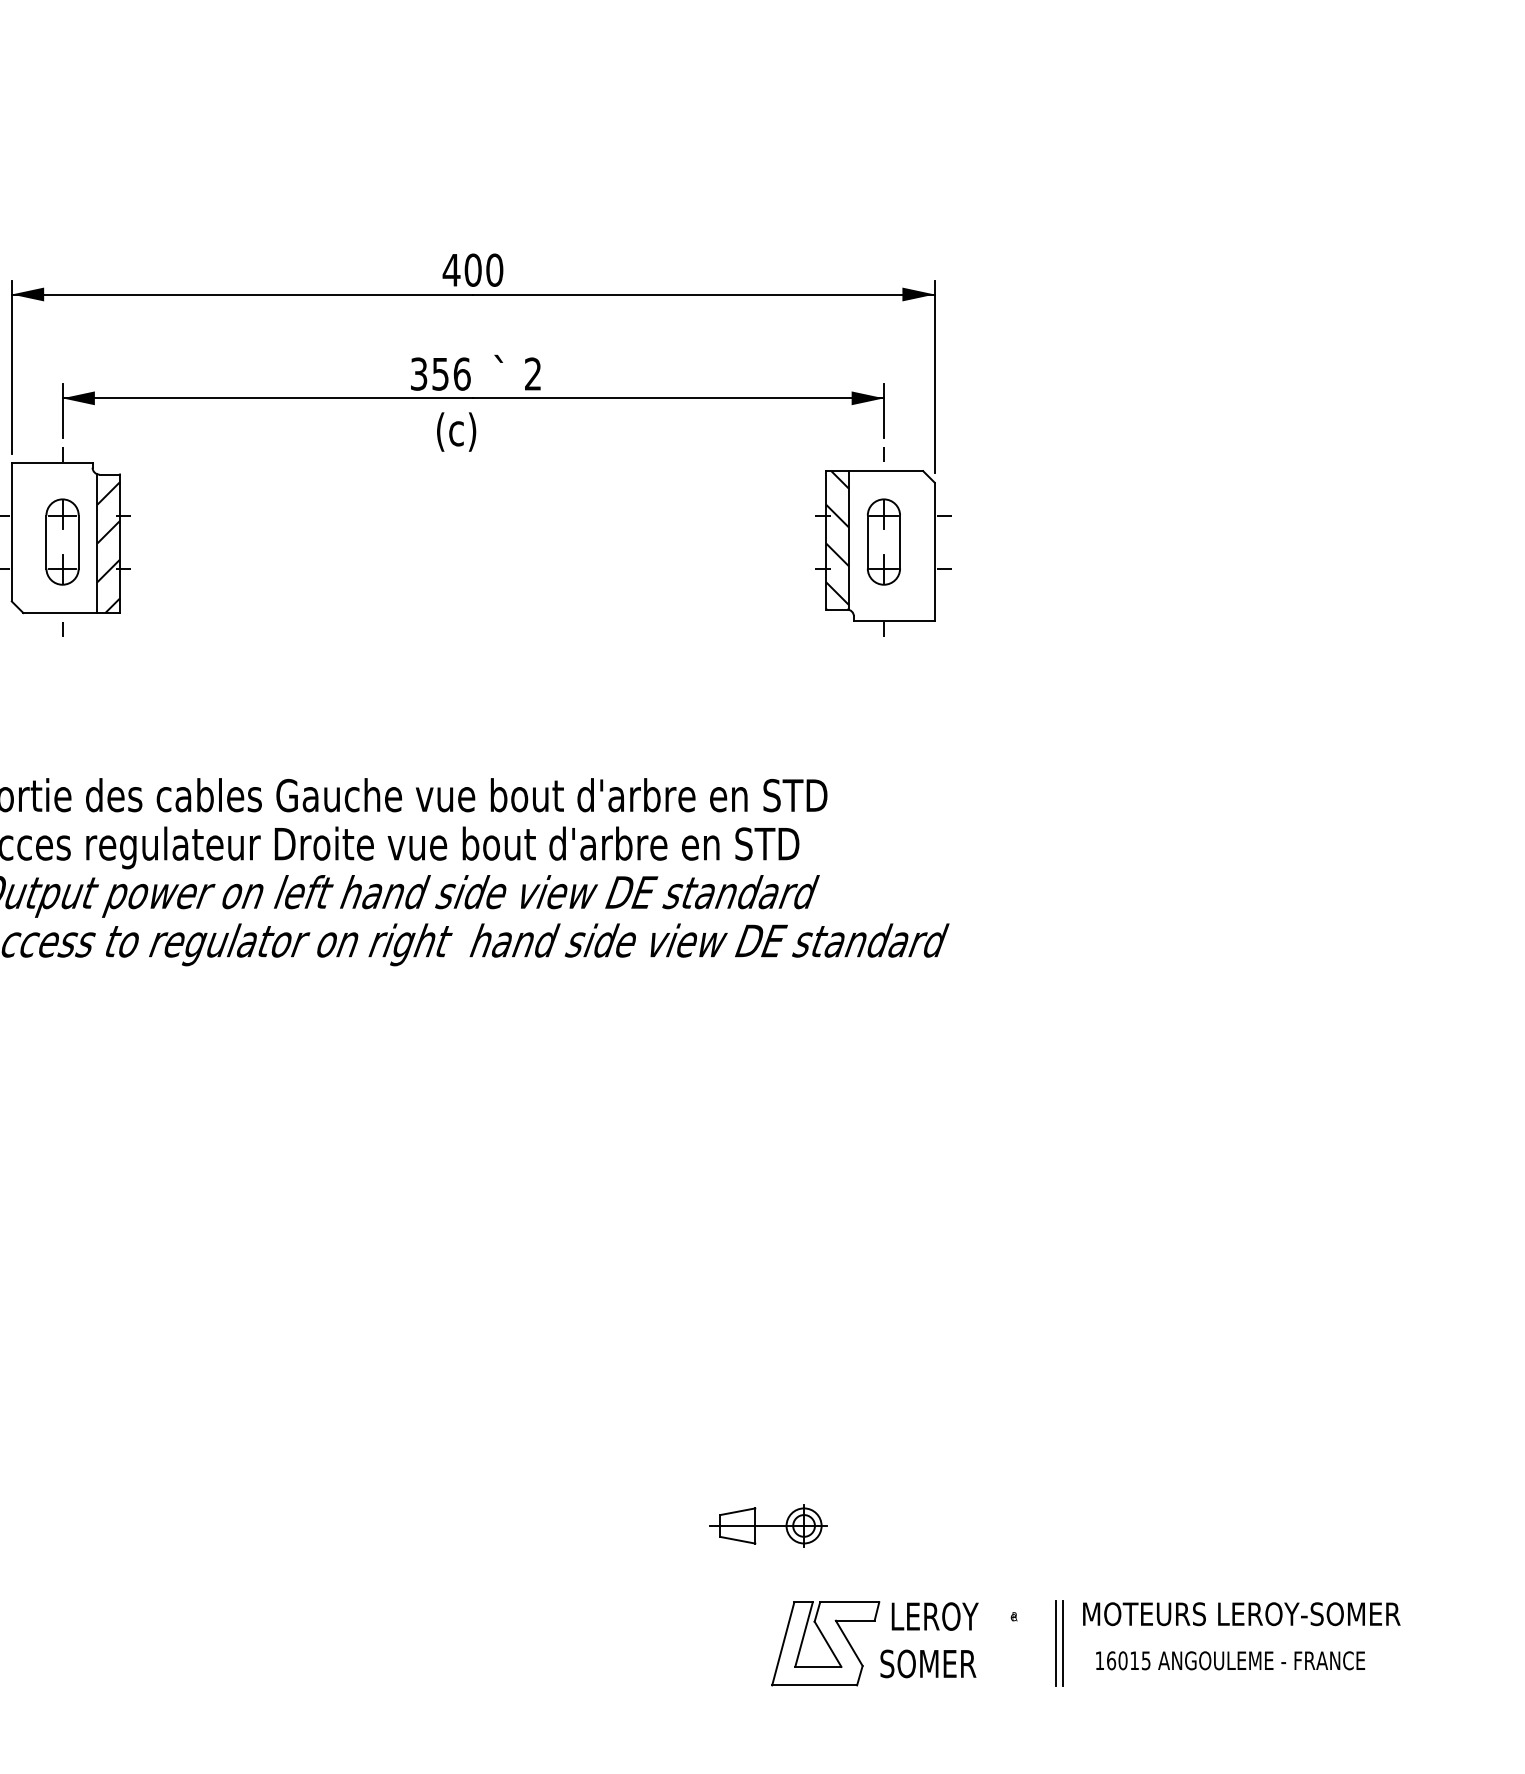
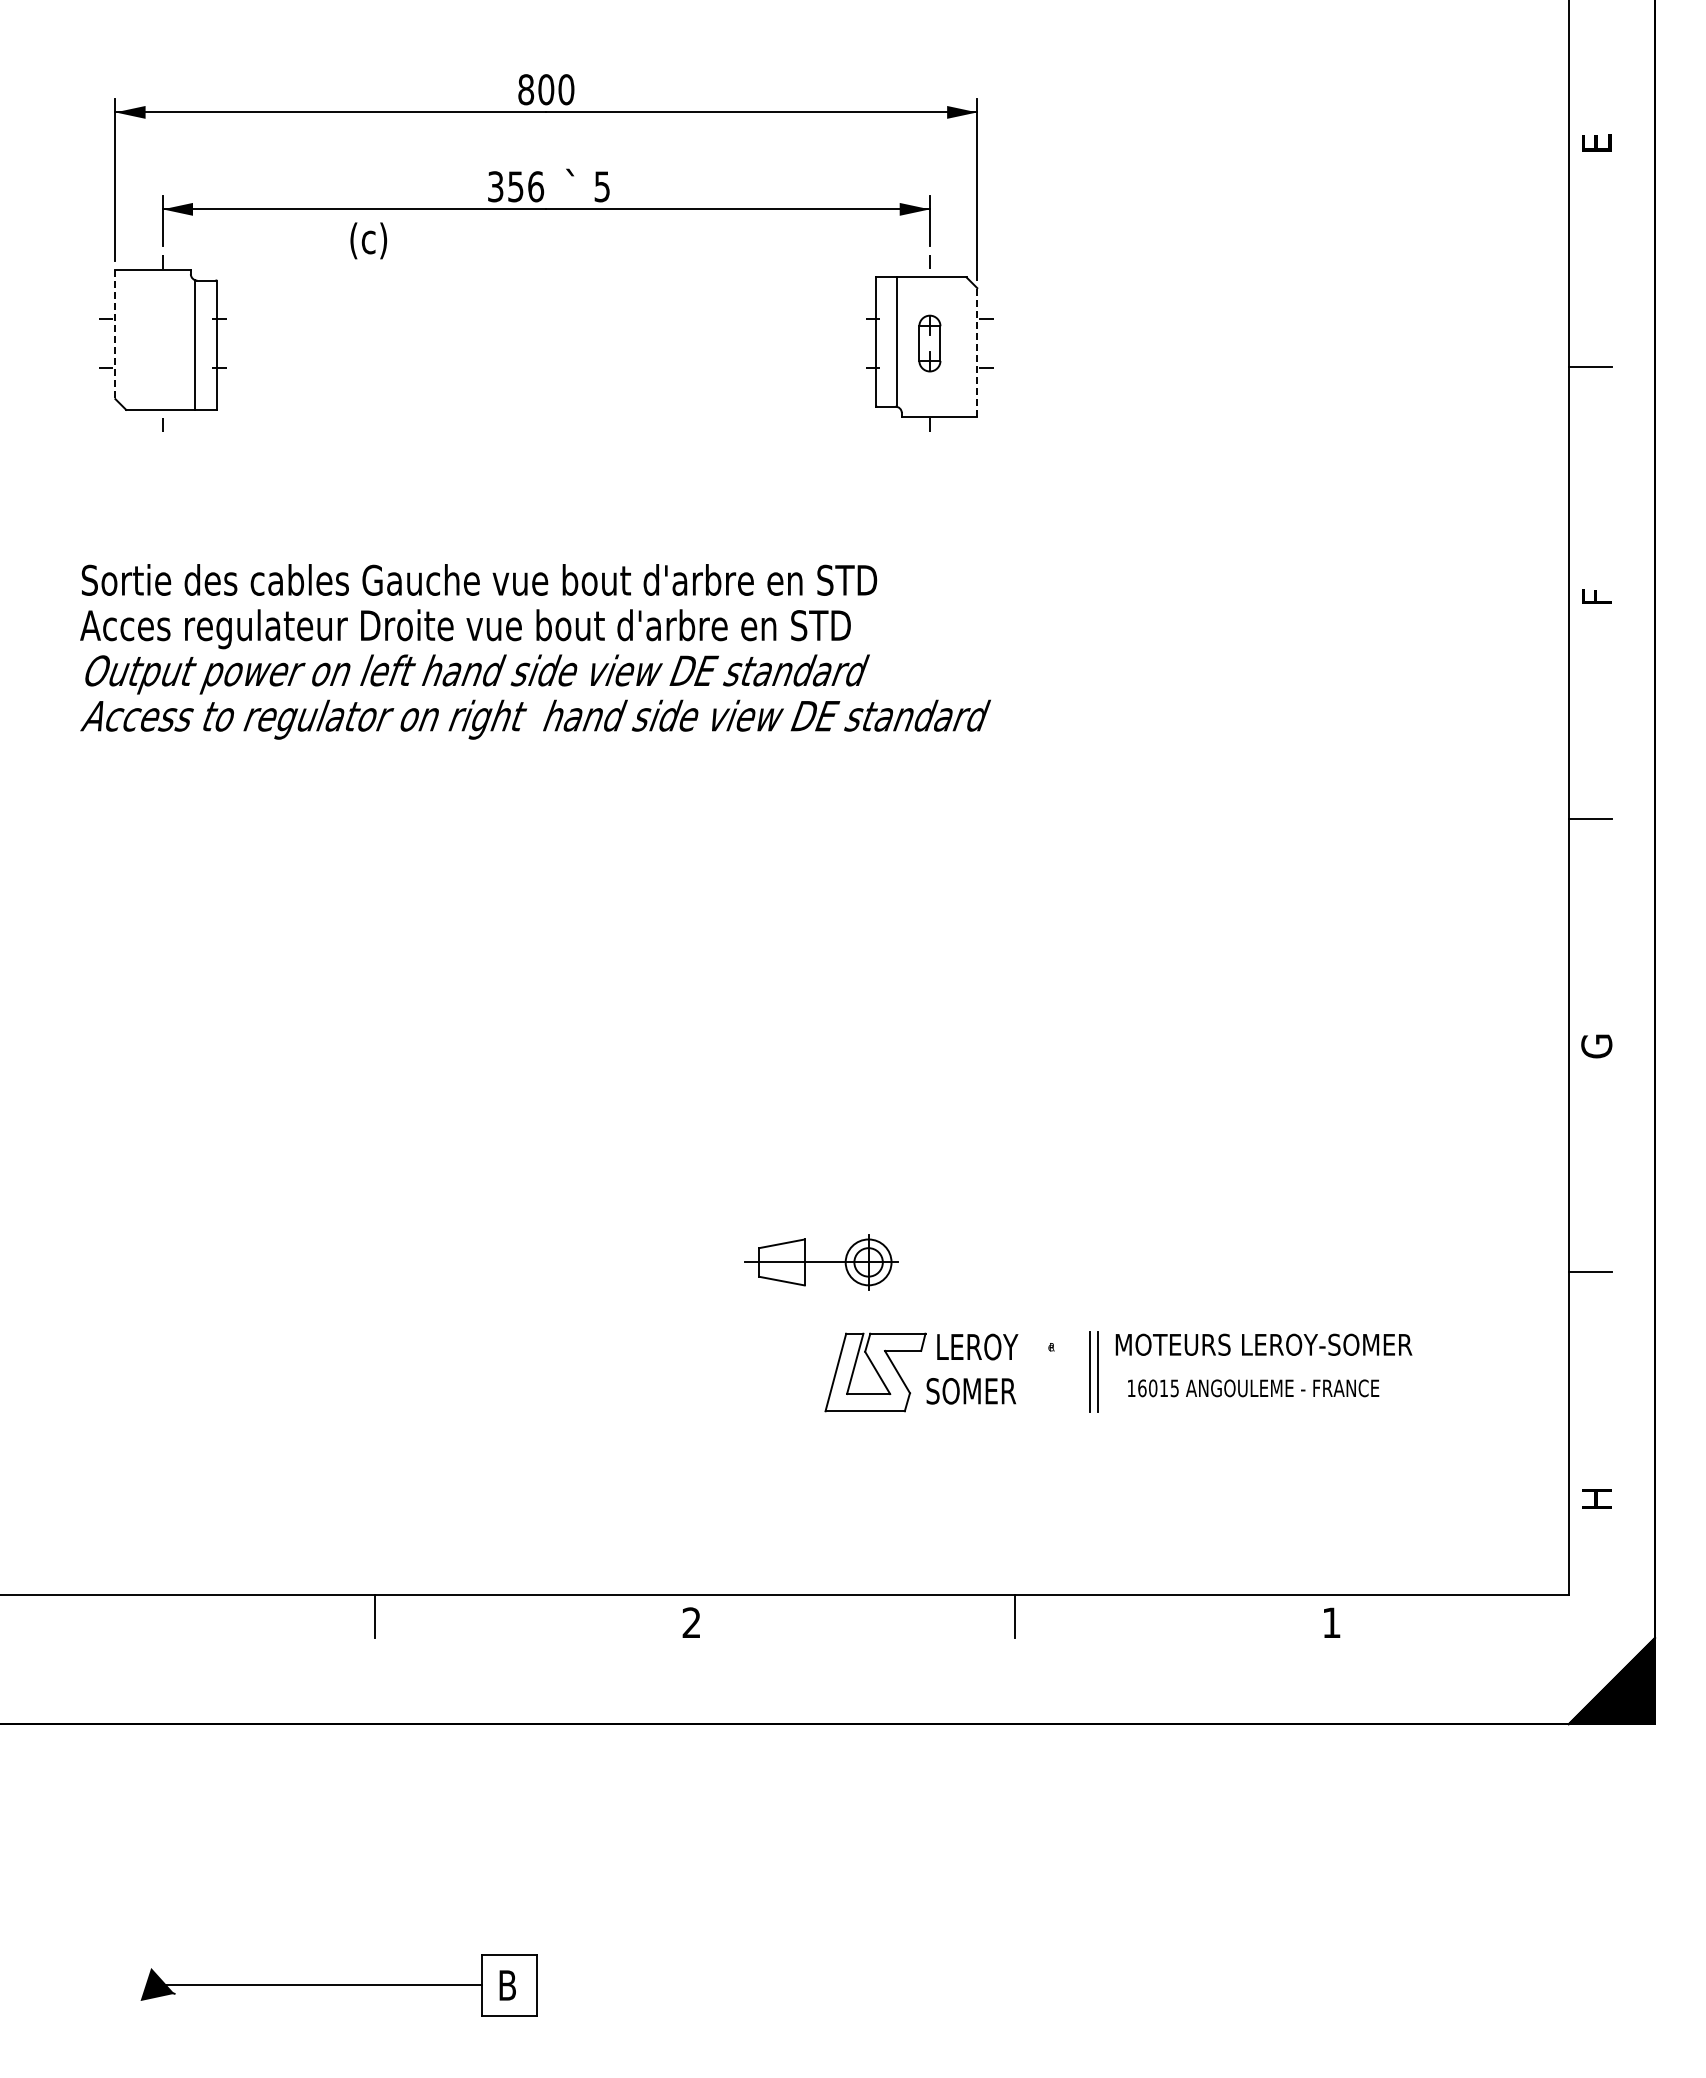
text: (450, 269) -> (525, 89), 400 -> 800
text: (532, 373) -> (601, 186), 2 -> 5
text: (456, 431) -> (368, 240), moved
line: (11, 532) -> (115, 334), solid -> dashed
hatch: (837, 537) -> (886, 339), removed
part: (62, 541) -> (162, 343), removed
part: (883, 541) -> (929, 343), size x0.7
hatch: (108, 547) -> (205, 348), removed
line: (934, 551) -> (977, 352), solid -> dashed
part: (767, 1526) -> (821, 1262), size x1.4

